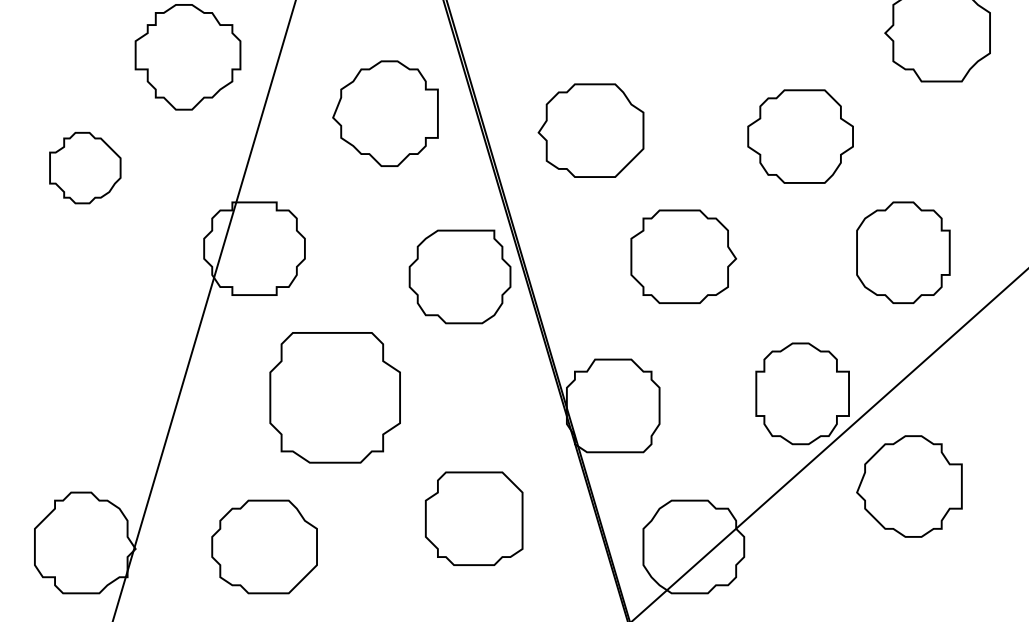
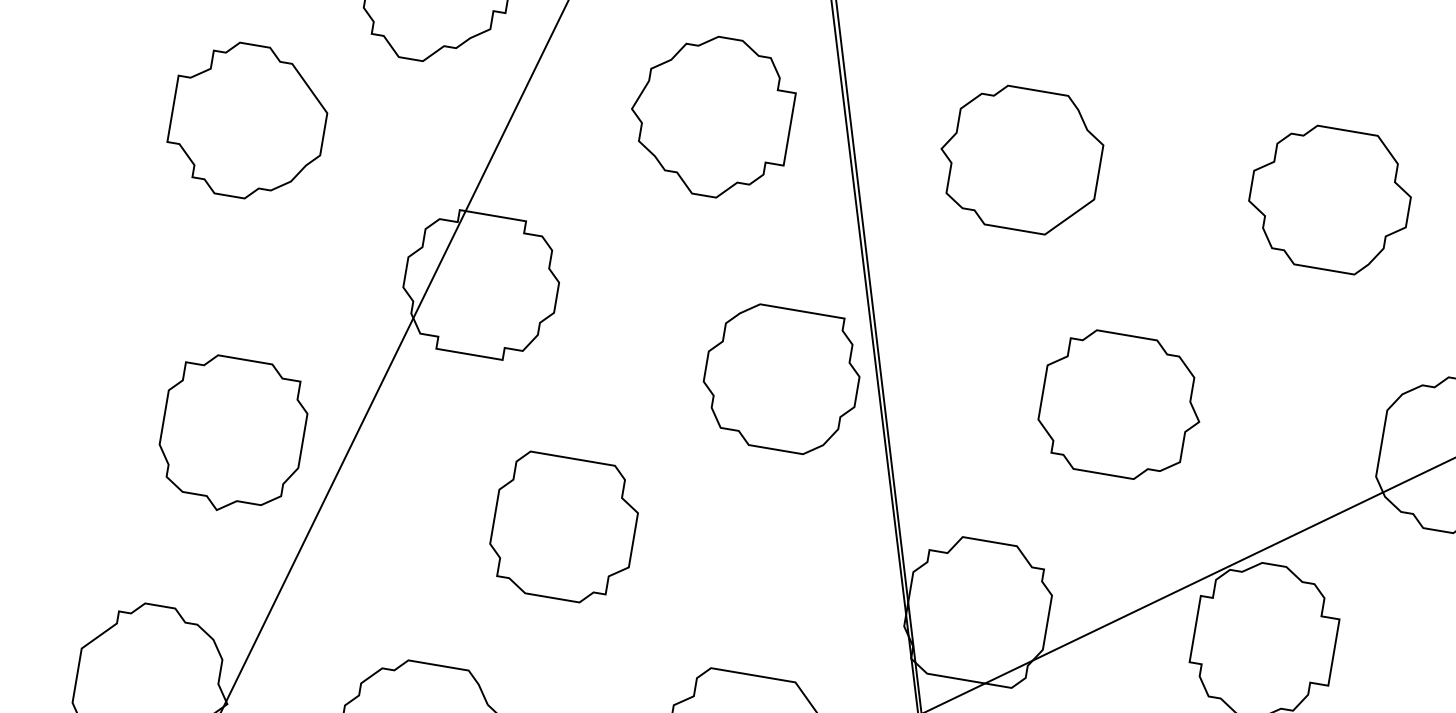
part: (590, 130) -> (1019, 158), moved
part: (800, 136) -> (1329, 198), moved
part: (85, 167) -> (248, 120), size x1.43
part: (109, 373) -> (232, 434), added
part: (334, 397) -> (563, 527), size x0.71

